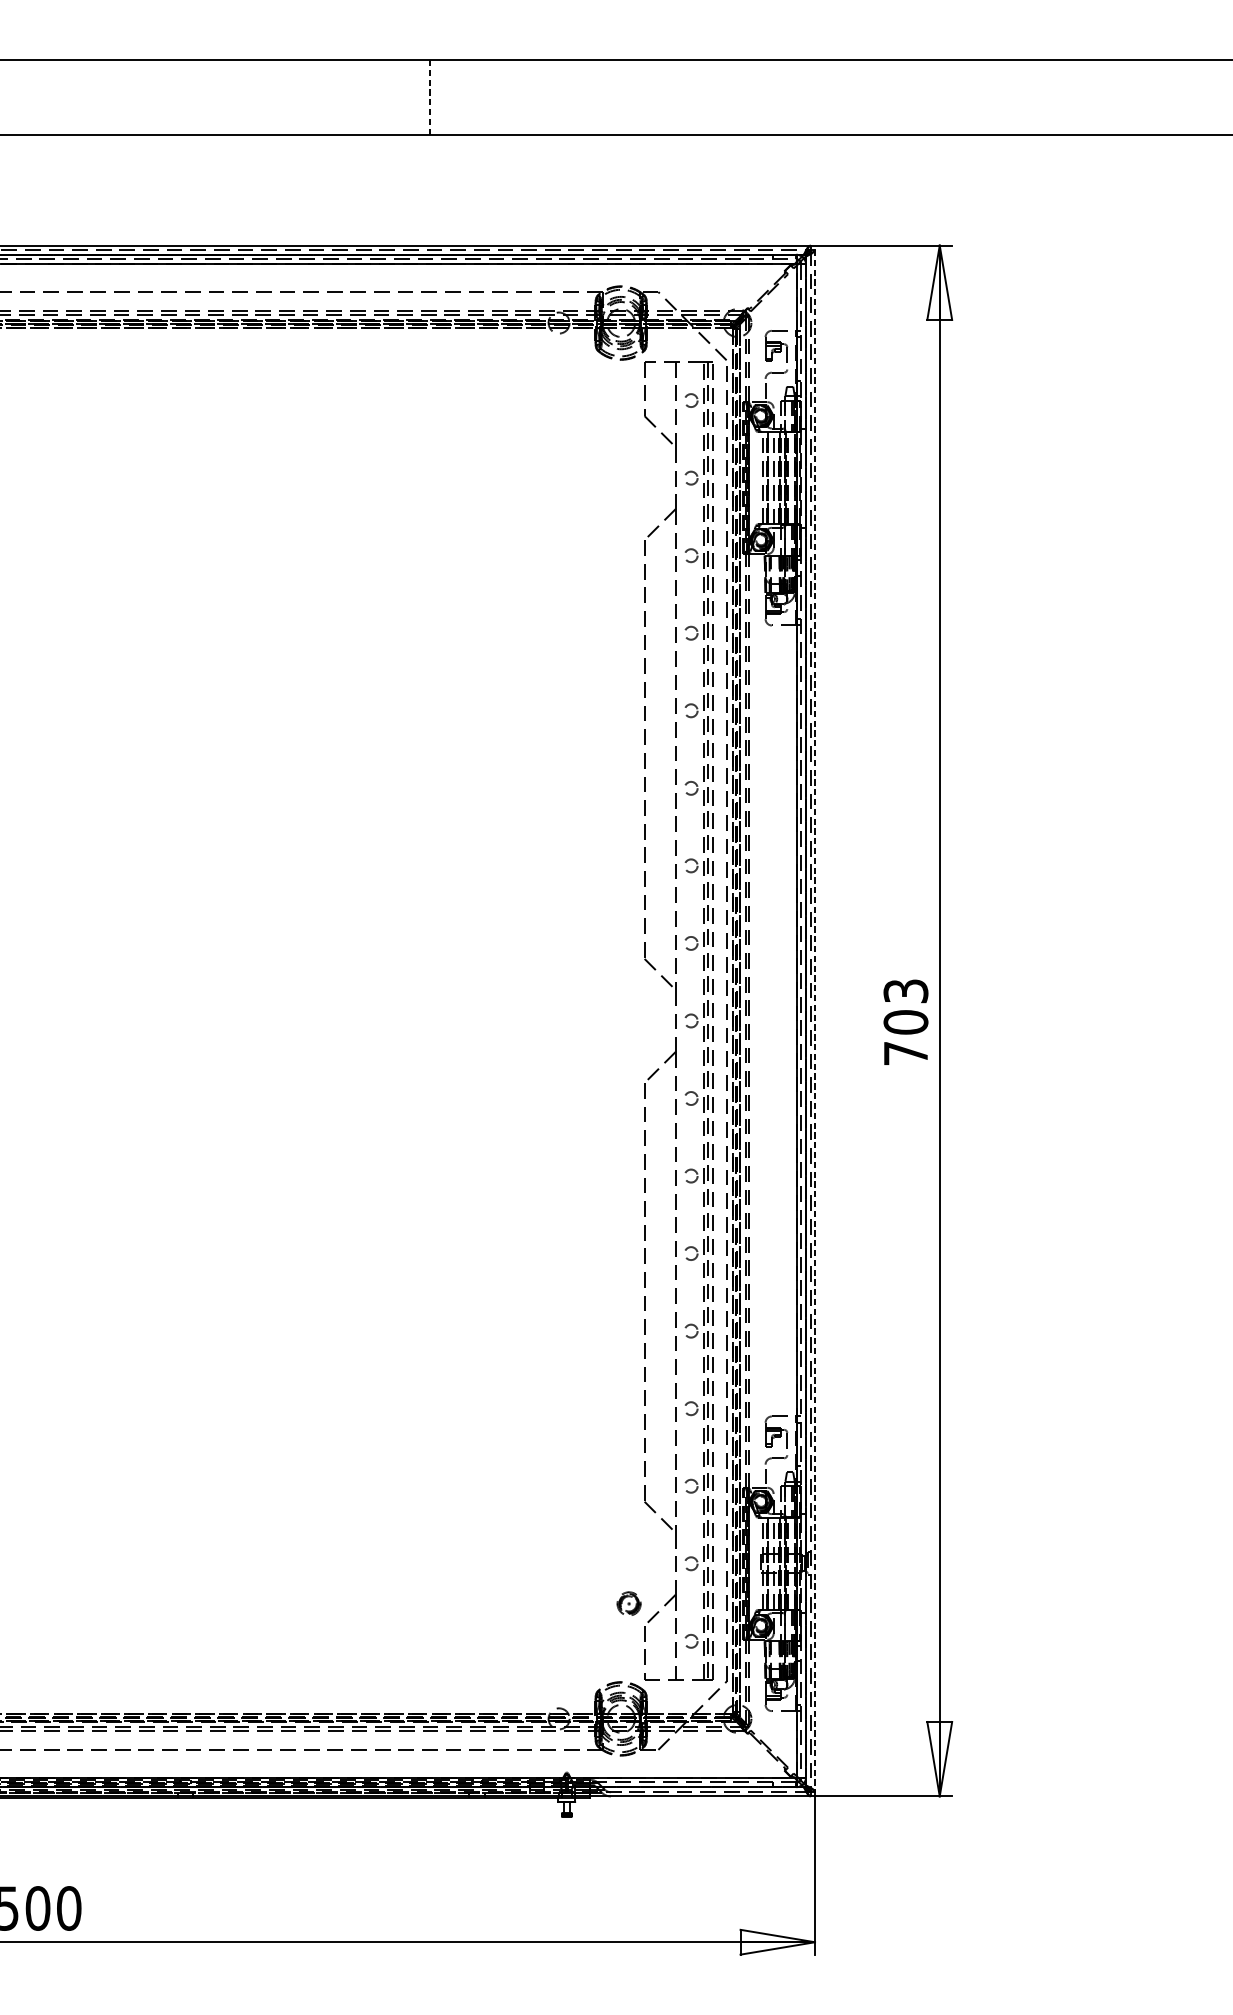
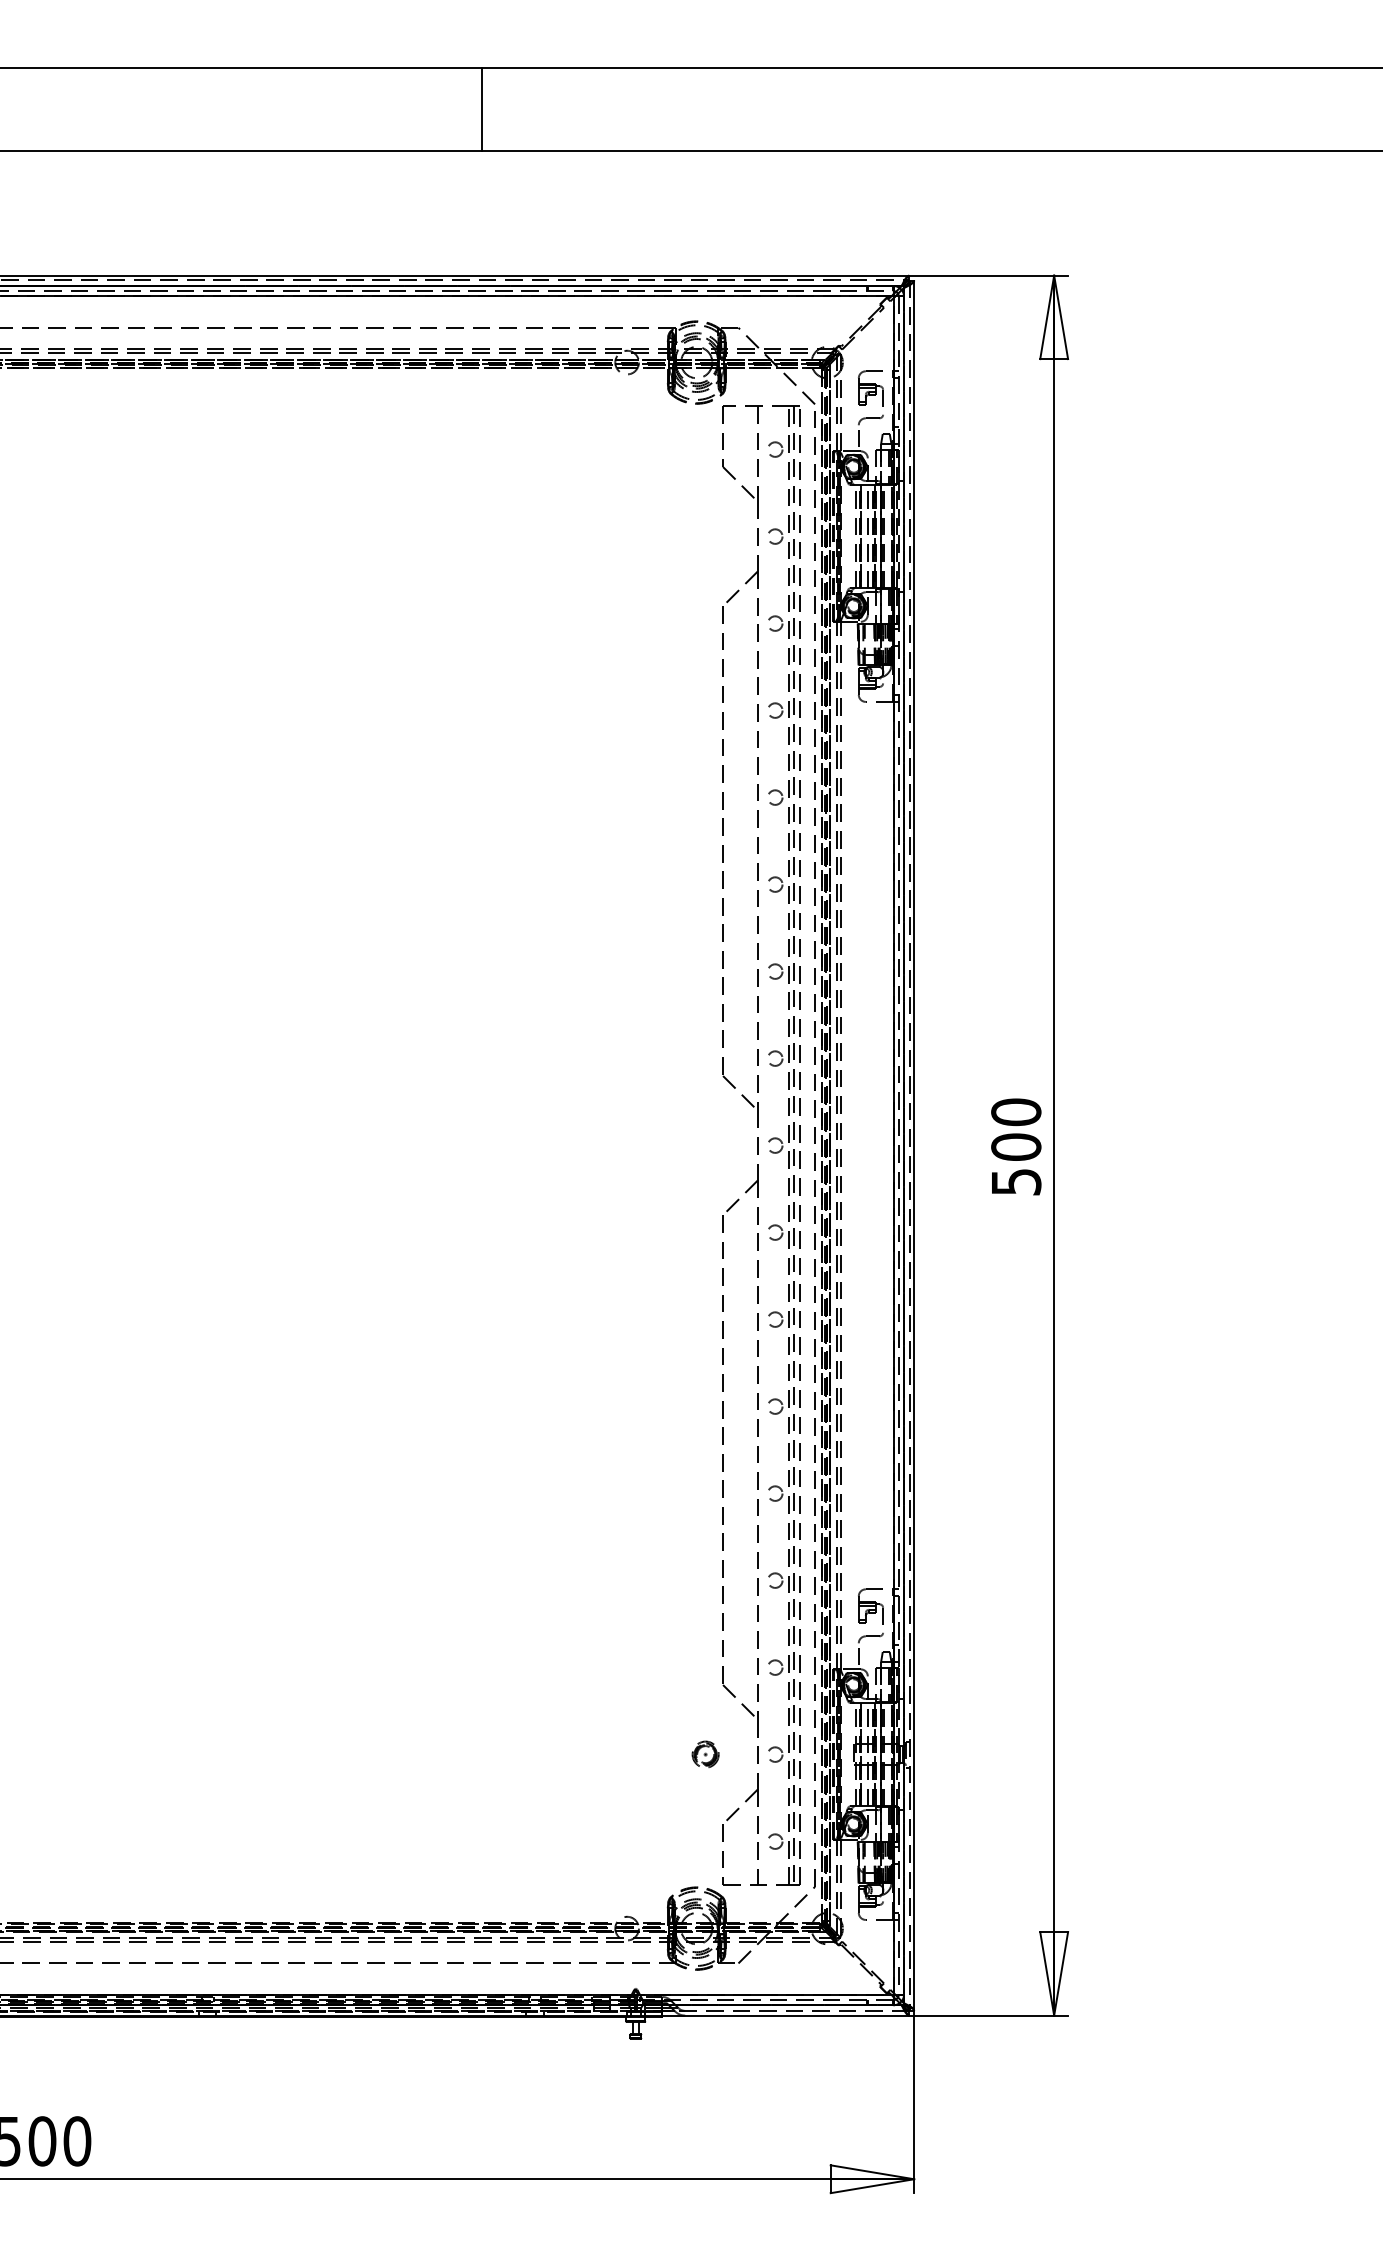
line: (430, 97) -> (482, 109), dashed -> solid
line: (815, 1021) -> (914, 1146), dashed -> solid
text: (906, 1021) -> (1016, 1146), 703 -> 500
part: (628, 1602) -> (705, 1753), moved

